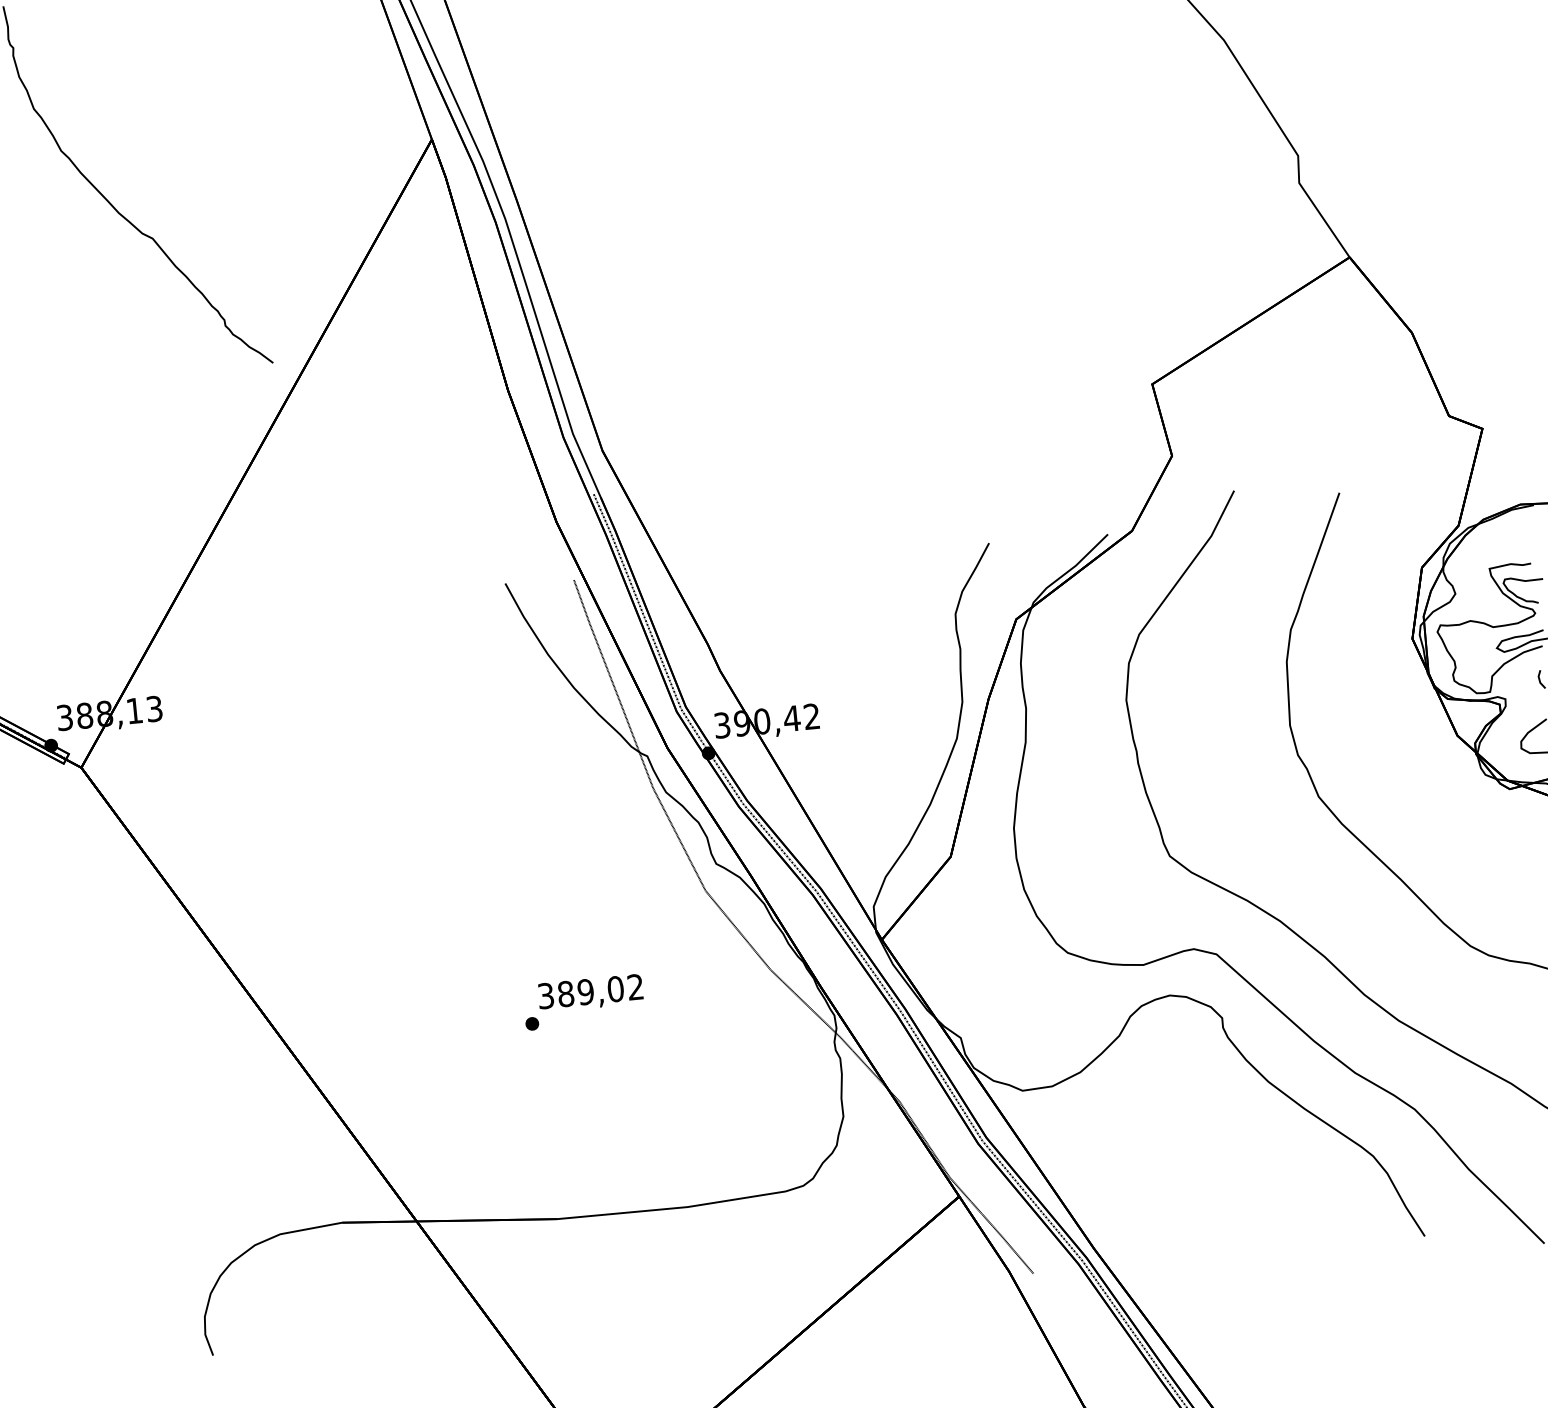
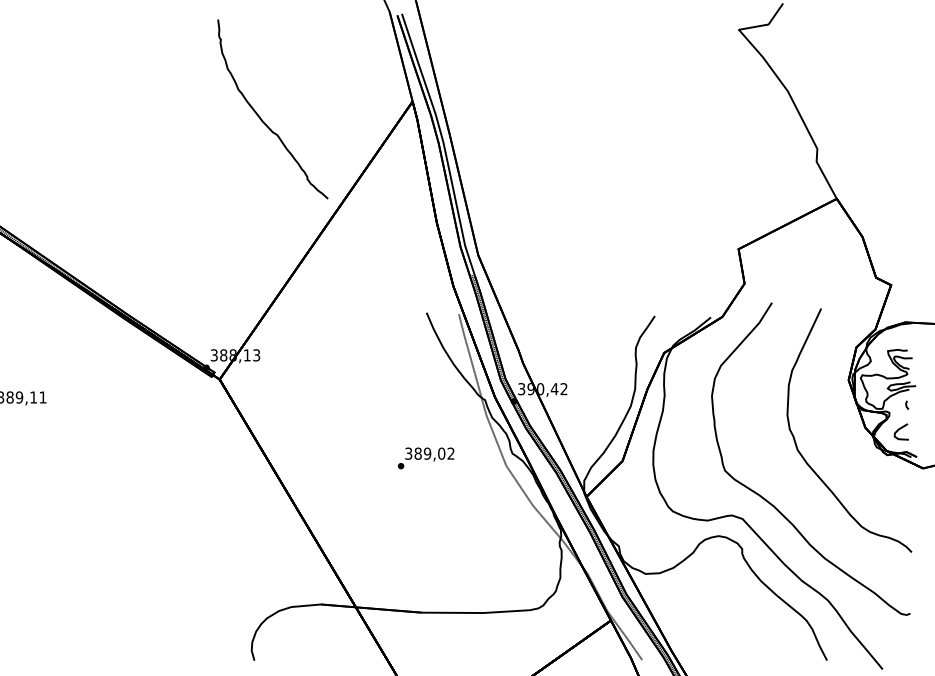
text: (584, 1002) -> (426, 458), moved

